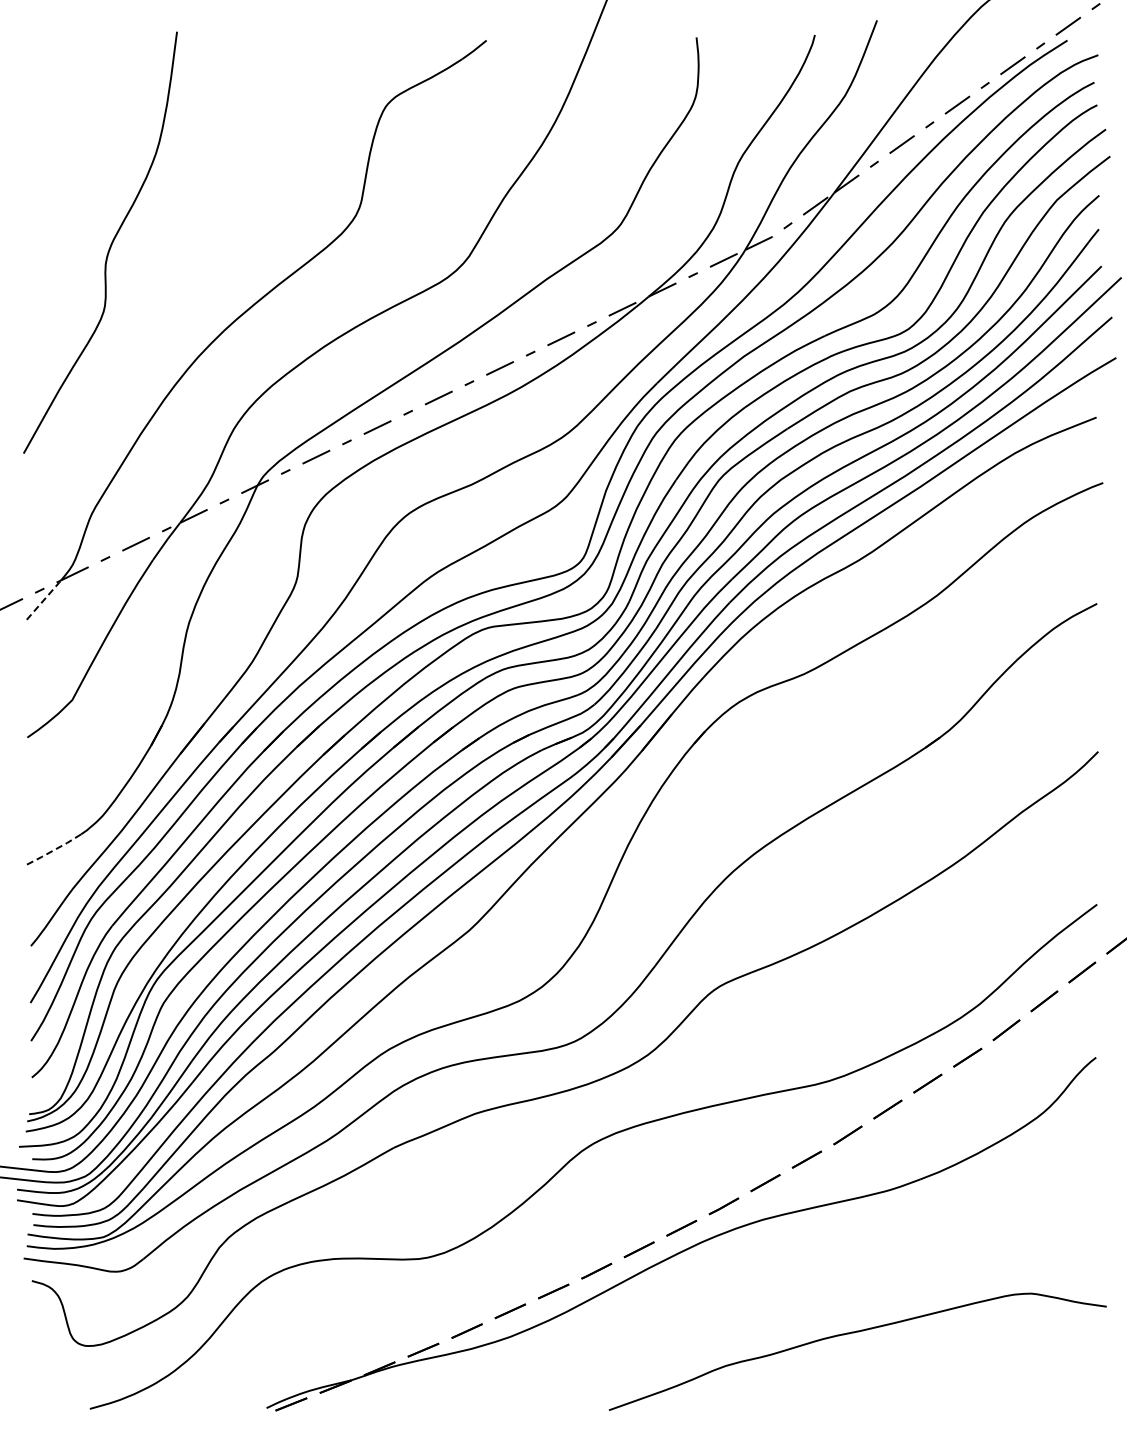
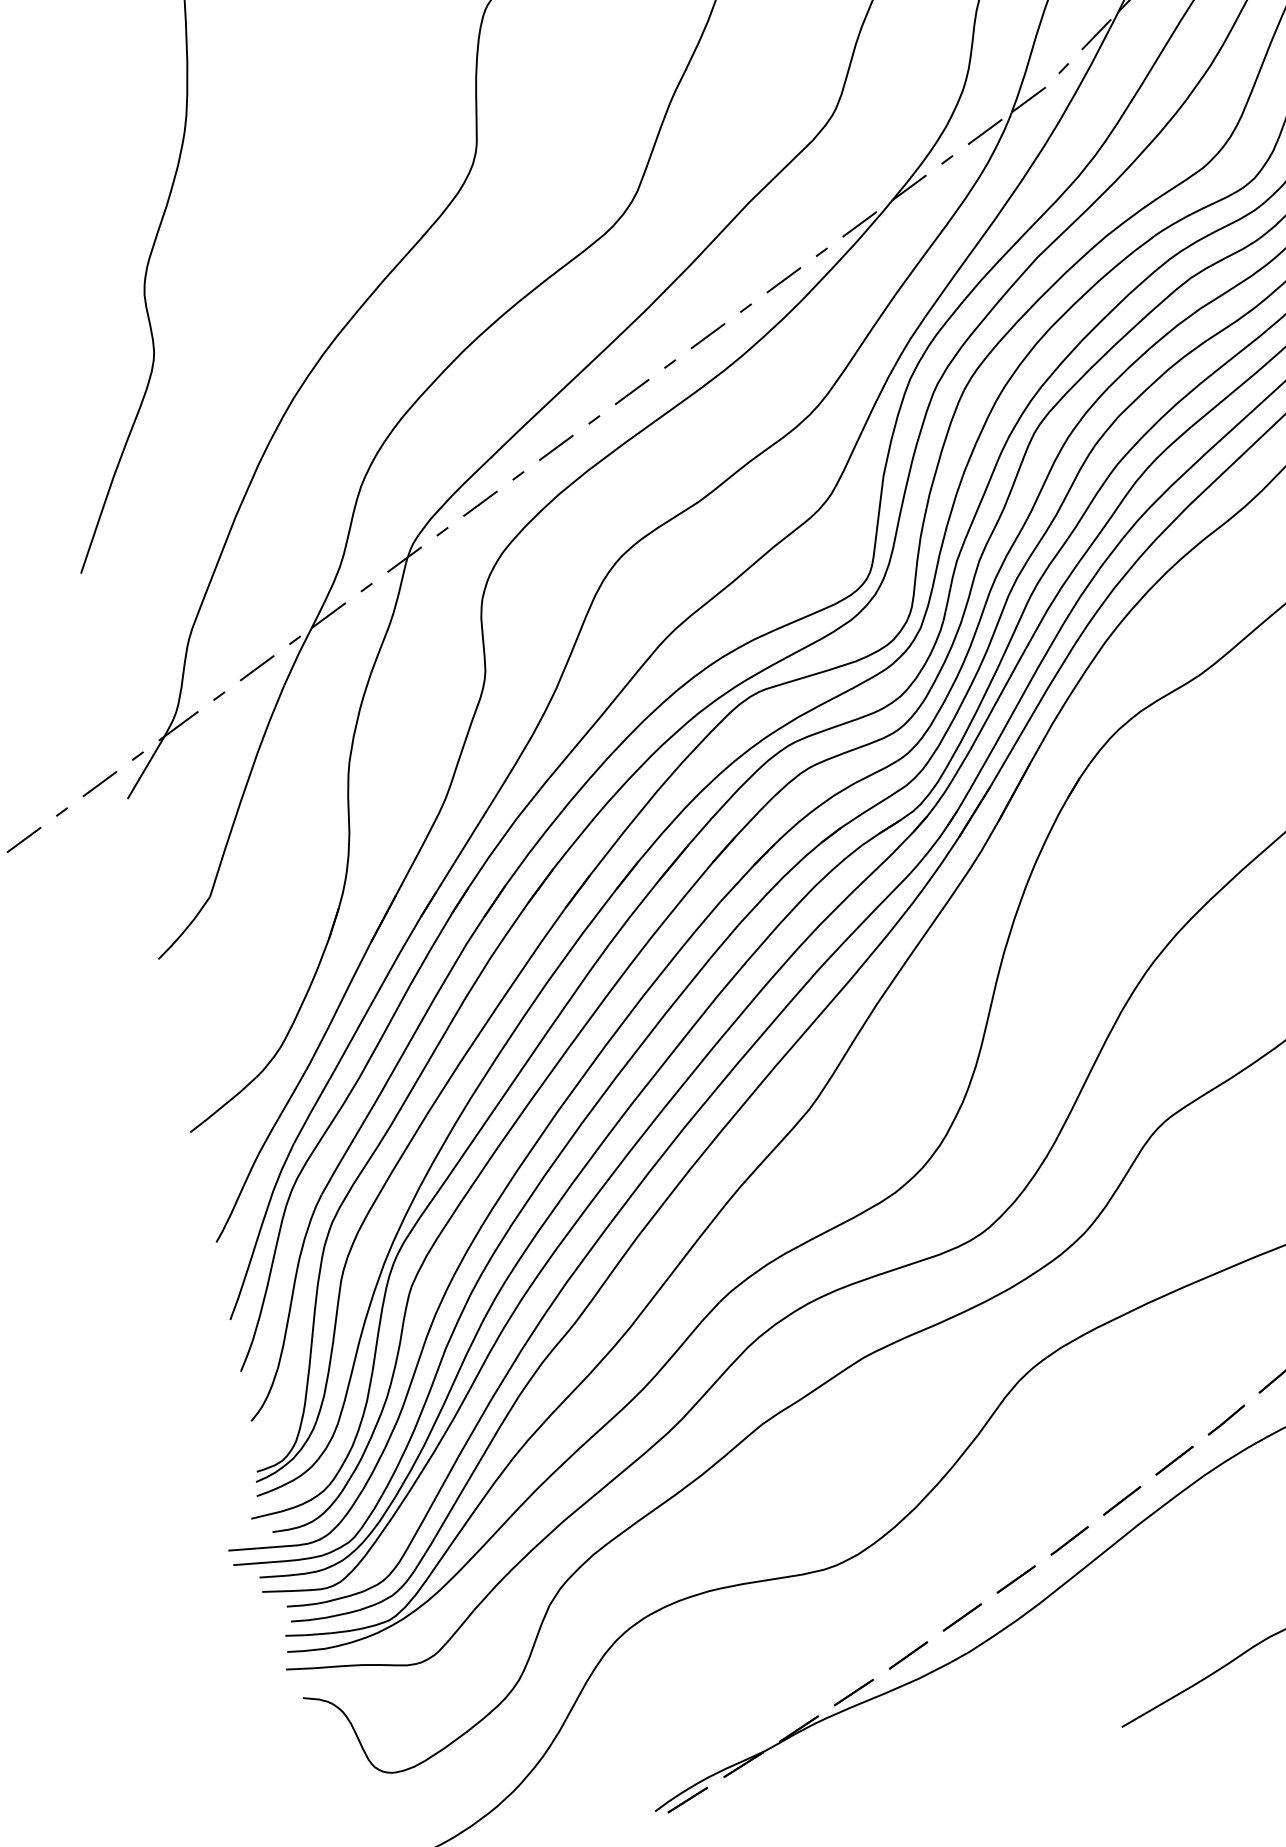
line: (44, 599) -> (146, 766), dashed -> solid
line: (55, 849) -> (225, 1104), dashed -> solid

